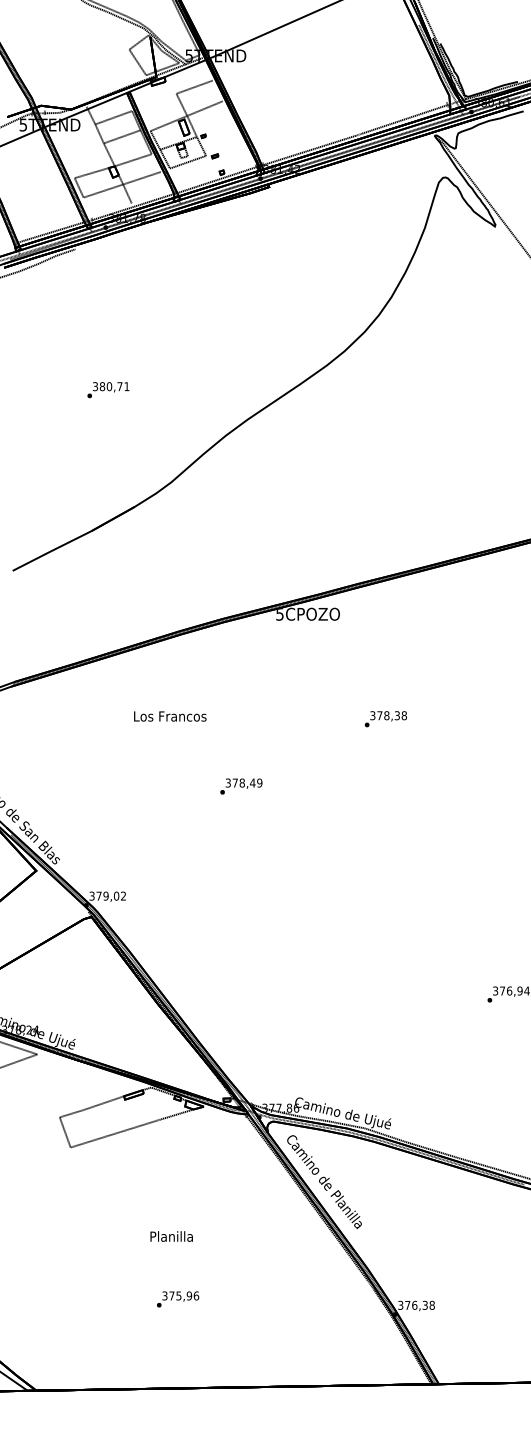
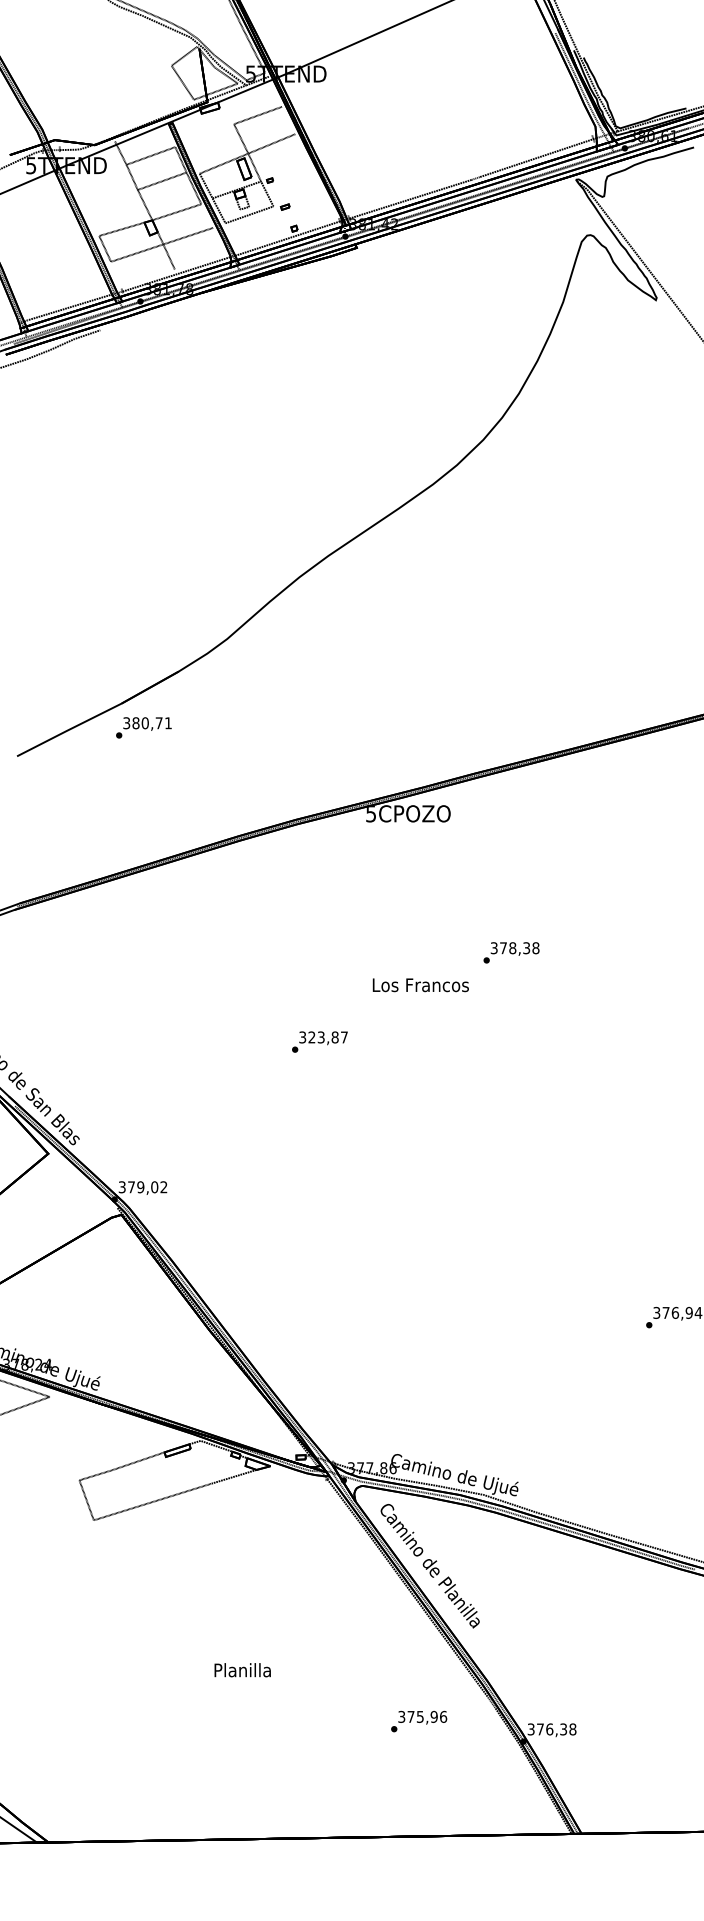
text: (108, 389) -> (143, 727), moved
text: (170, 716) -> (420, 985), moved
text: (247, 783) -> (327, 1037), 378,49 -> 323,87
text: (171, 1236) -> (242, 1670), moved
text: (178, 1299) -> (419, 1721), moved

